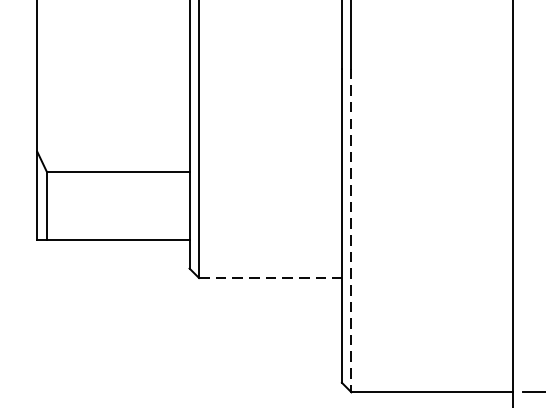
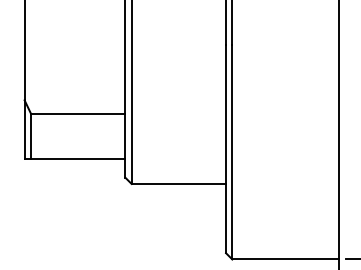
line: (351, 230) -> (232, 152), dashed -> solid
line: (271, 277) -> (179, 183), dashed -> solid

